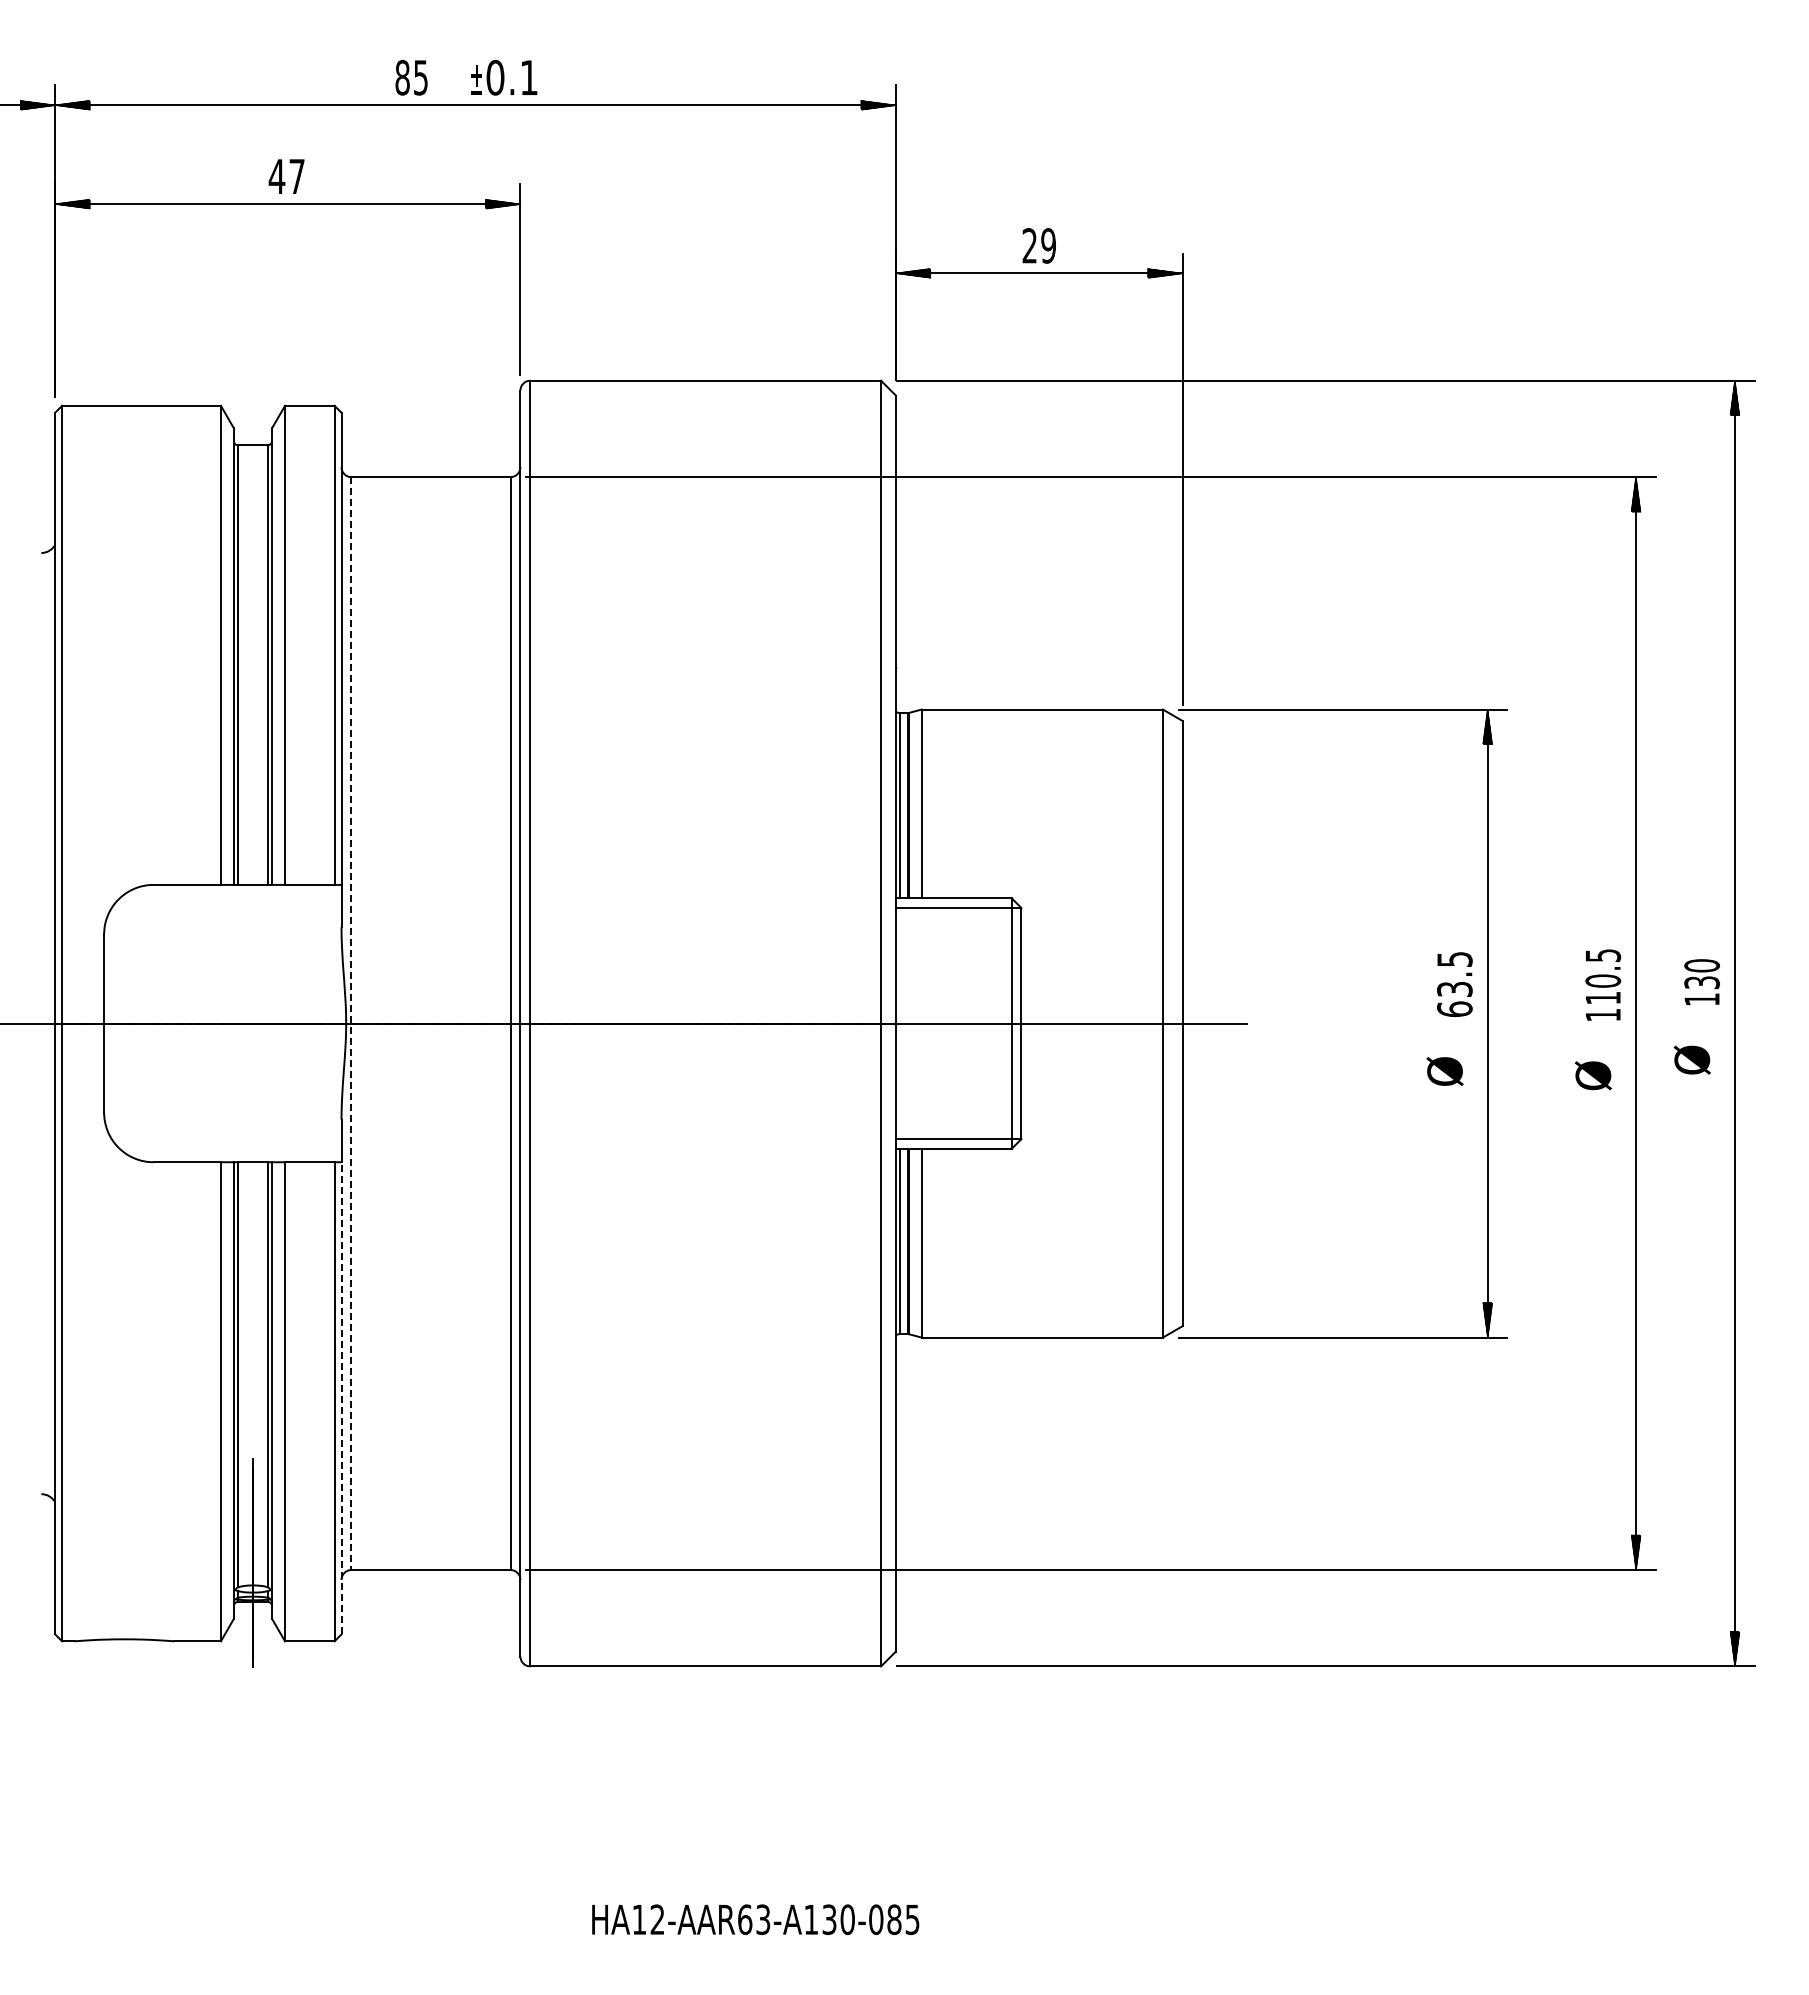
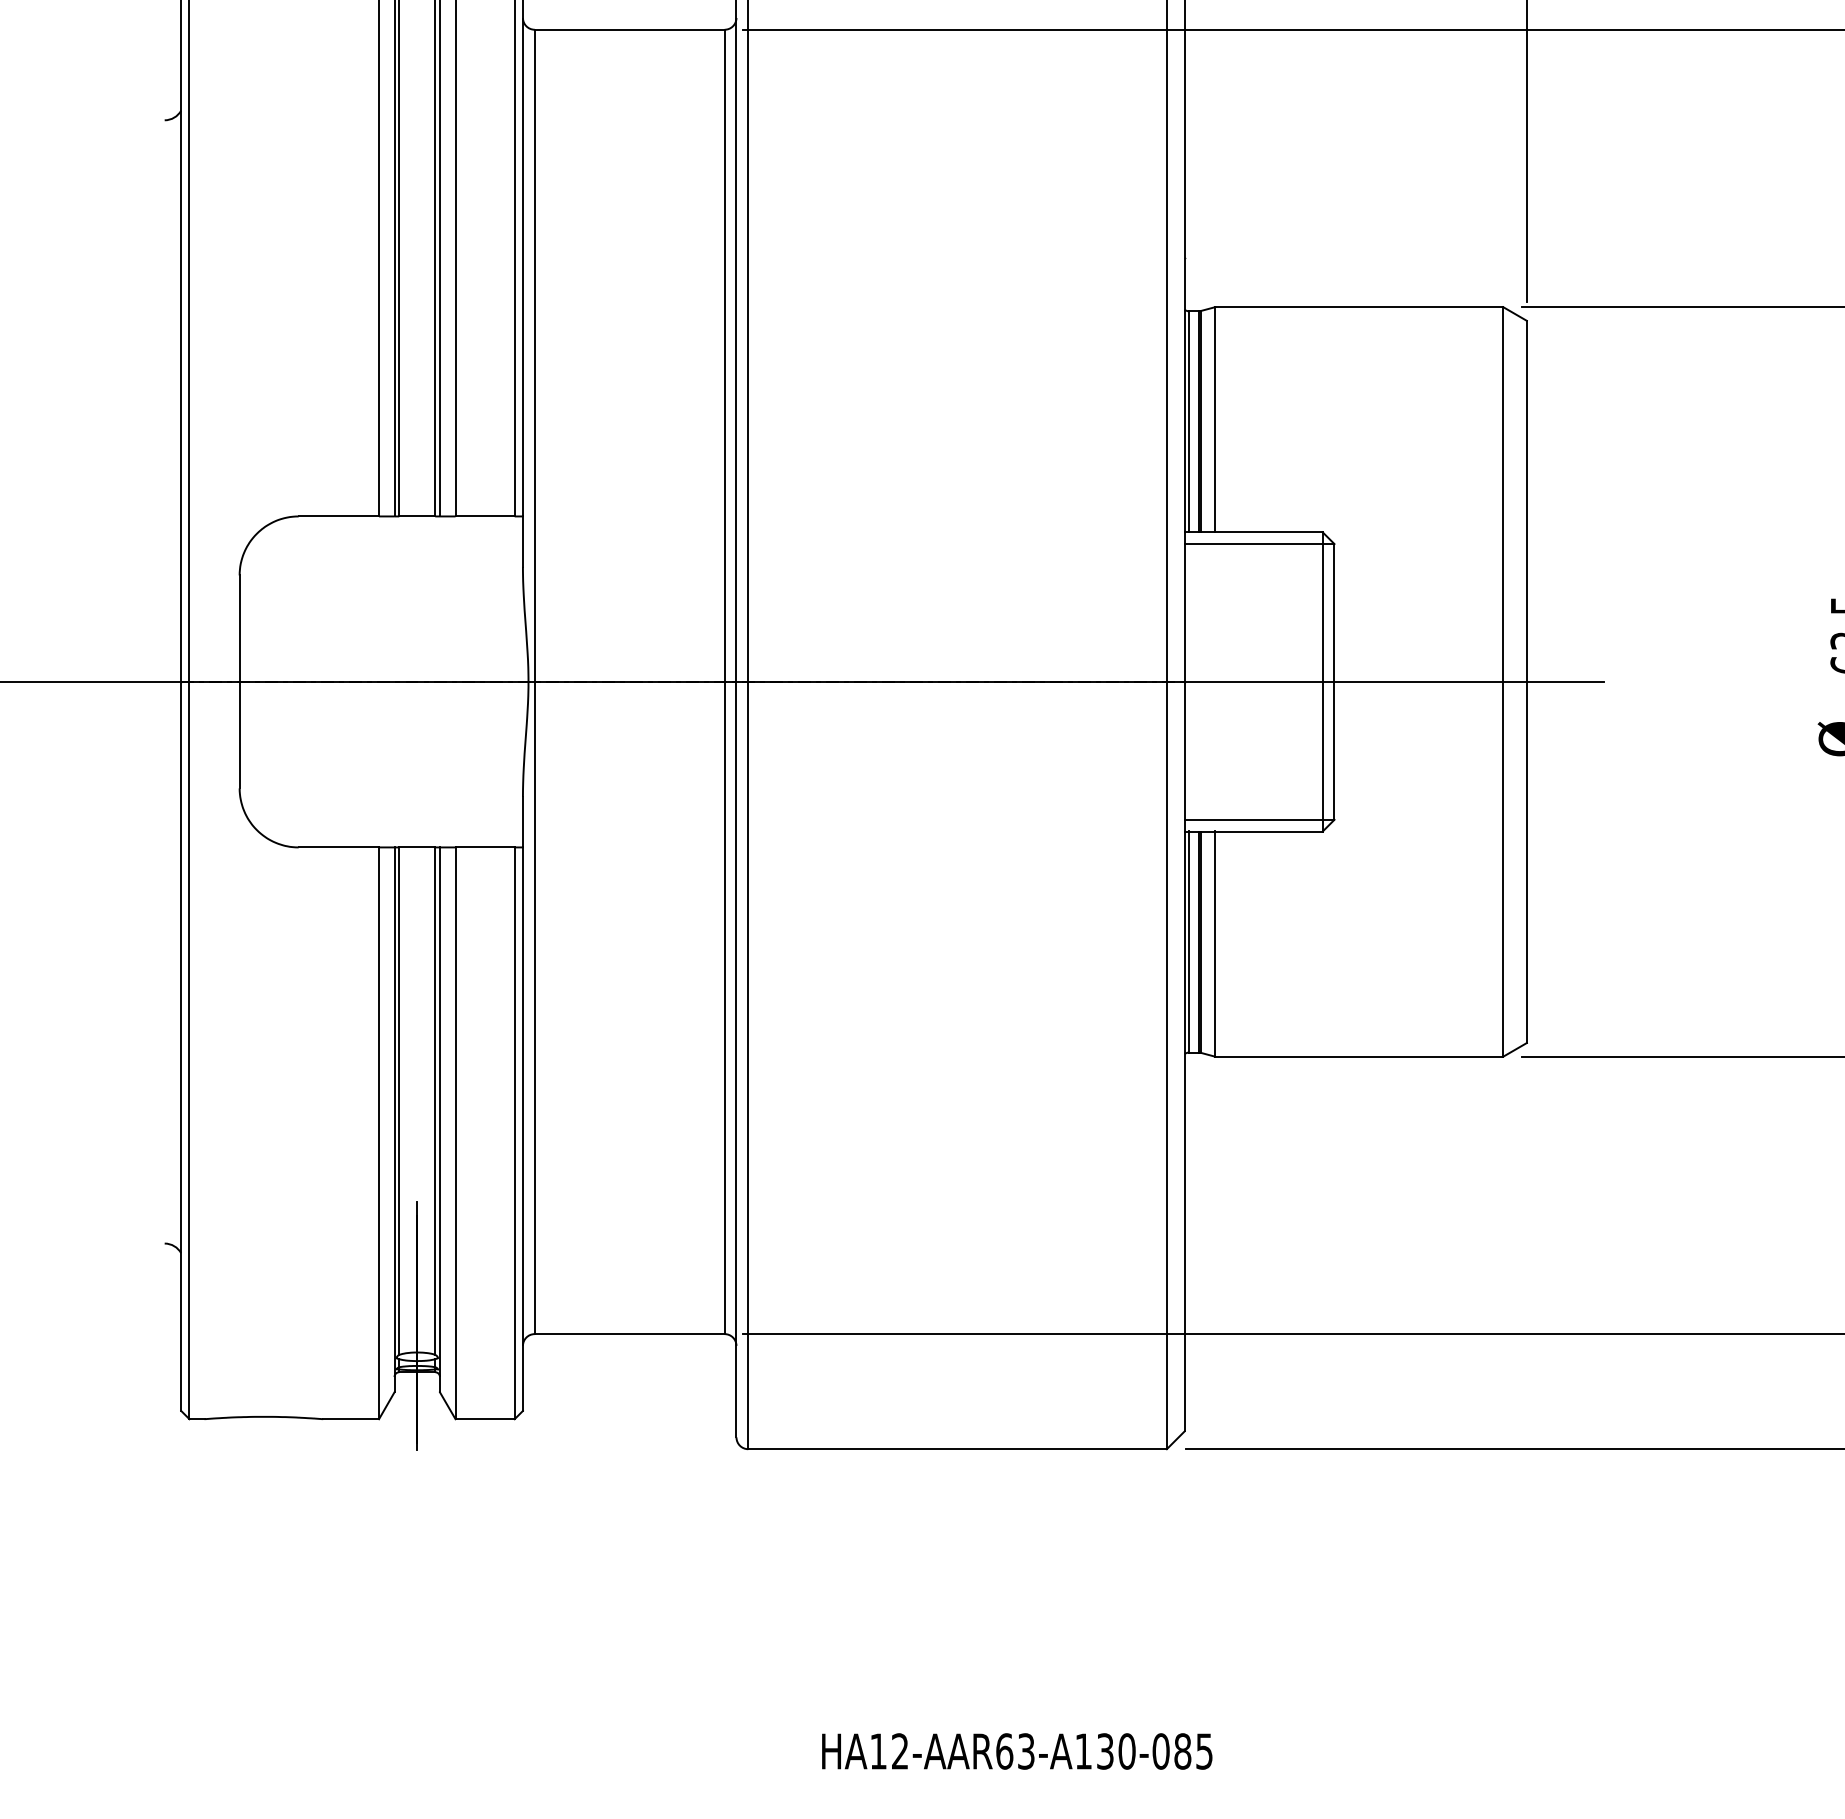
line: (351, 1024) -> (534, 683), dashed -> solid
line: (341, 1397) -> (522, 1128), dashed -> solid

